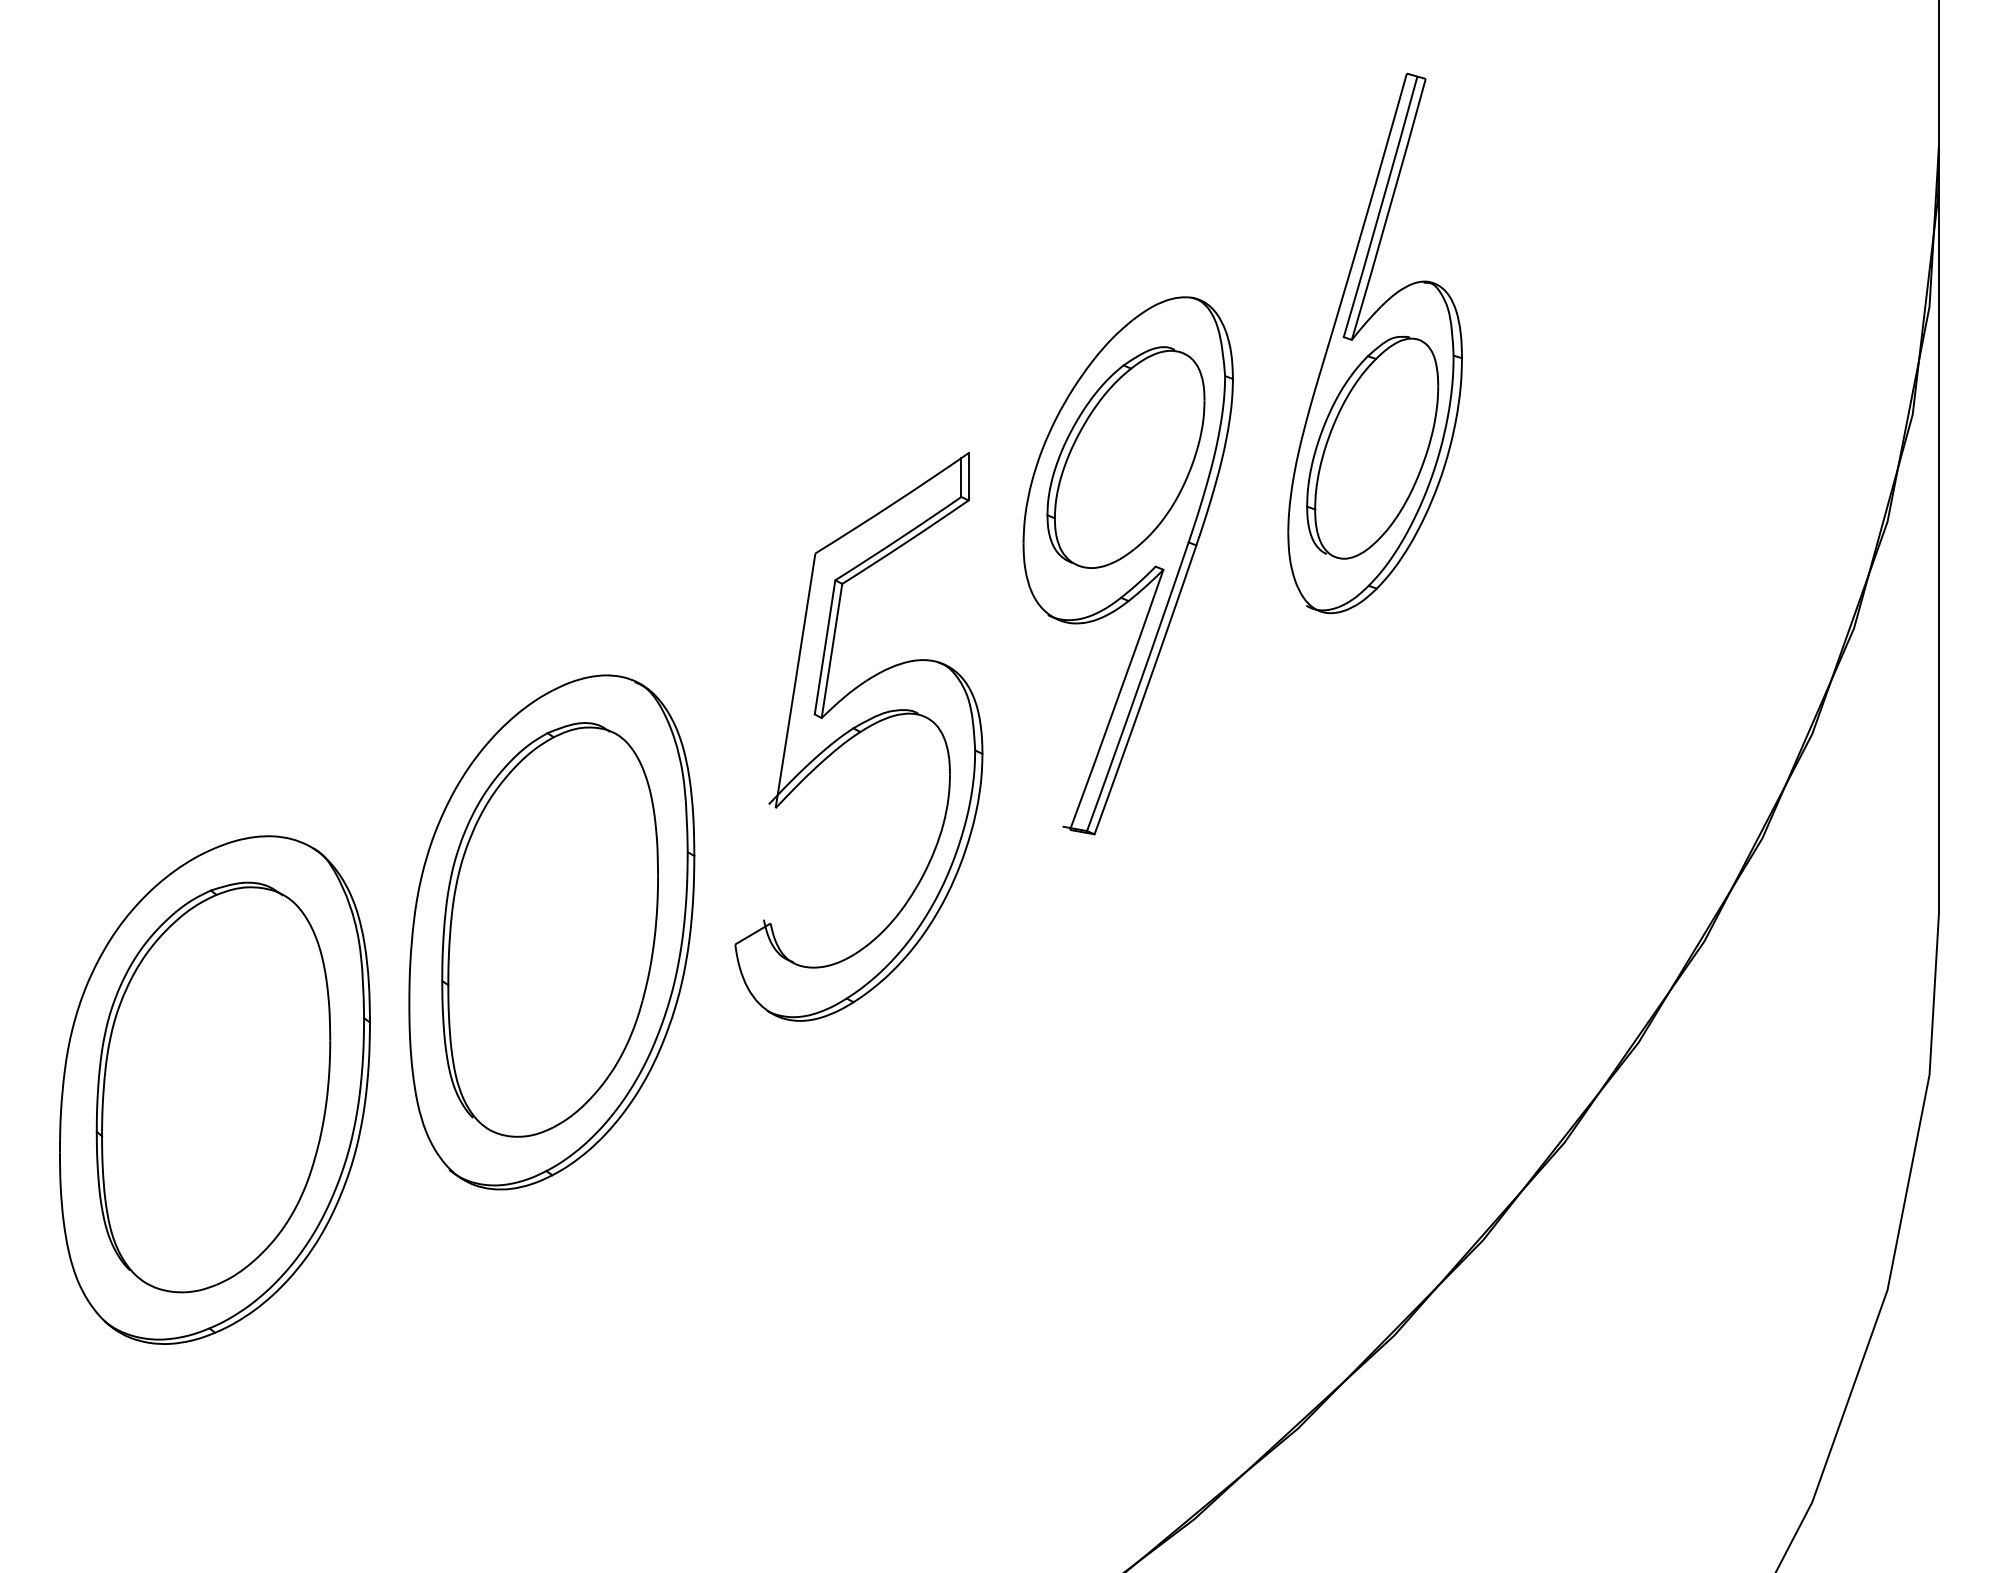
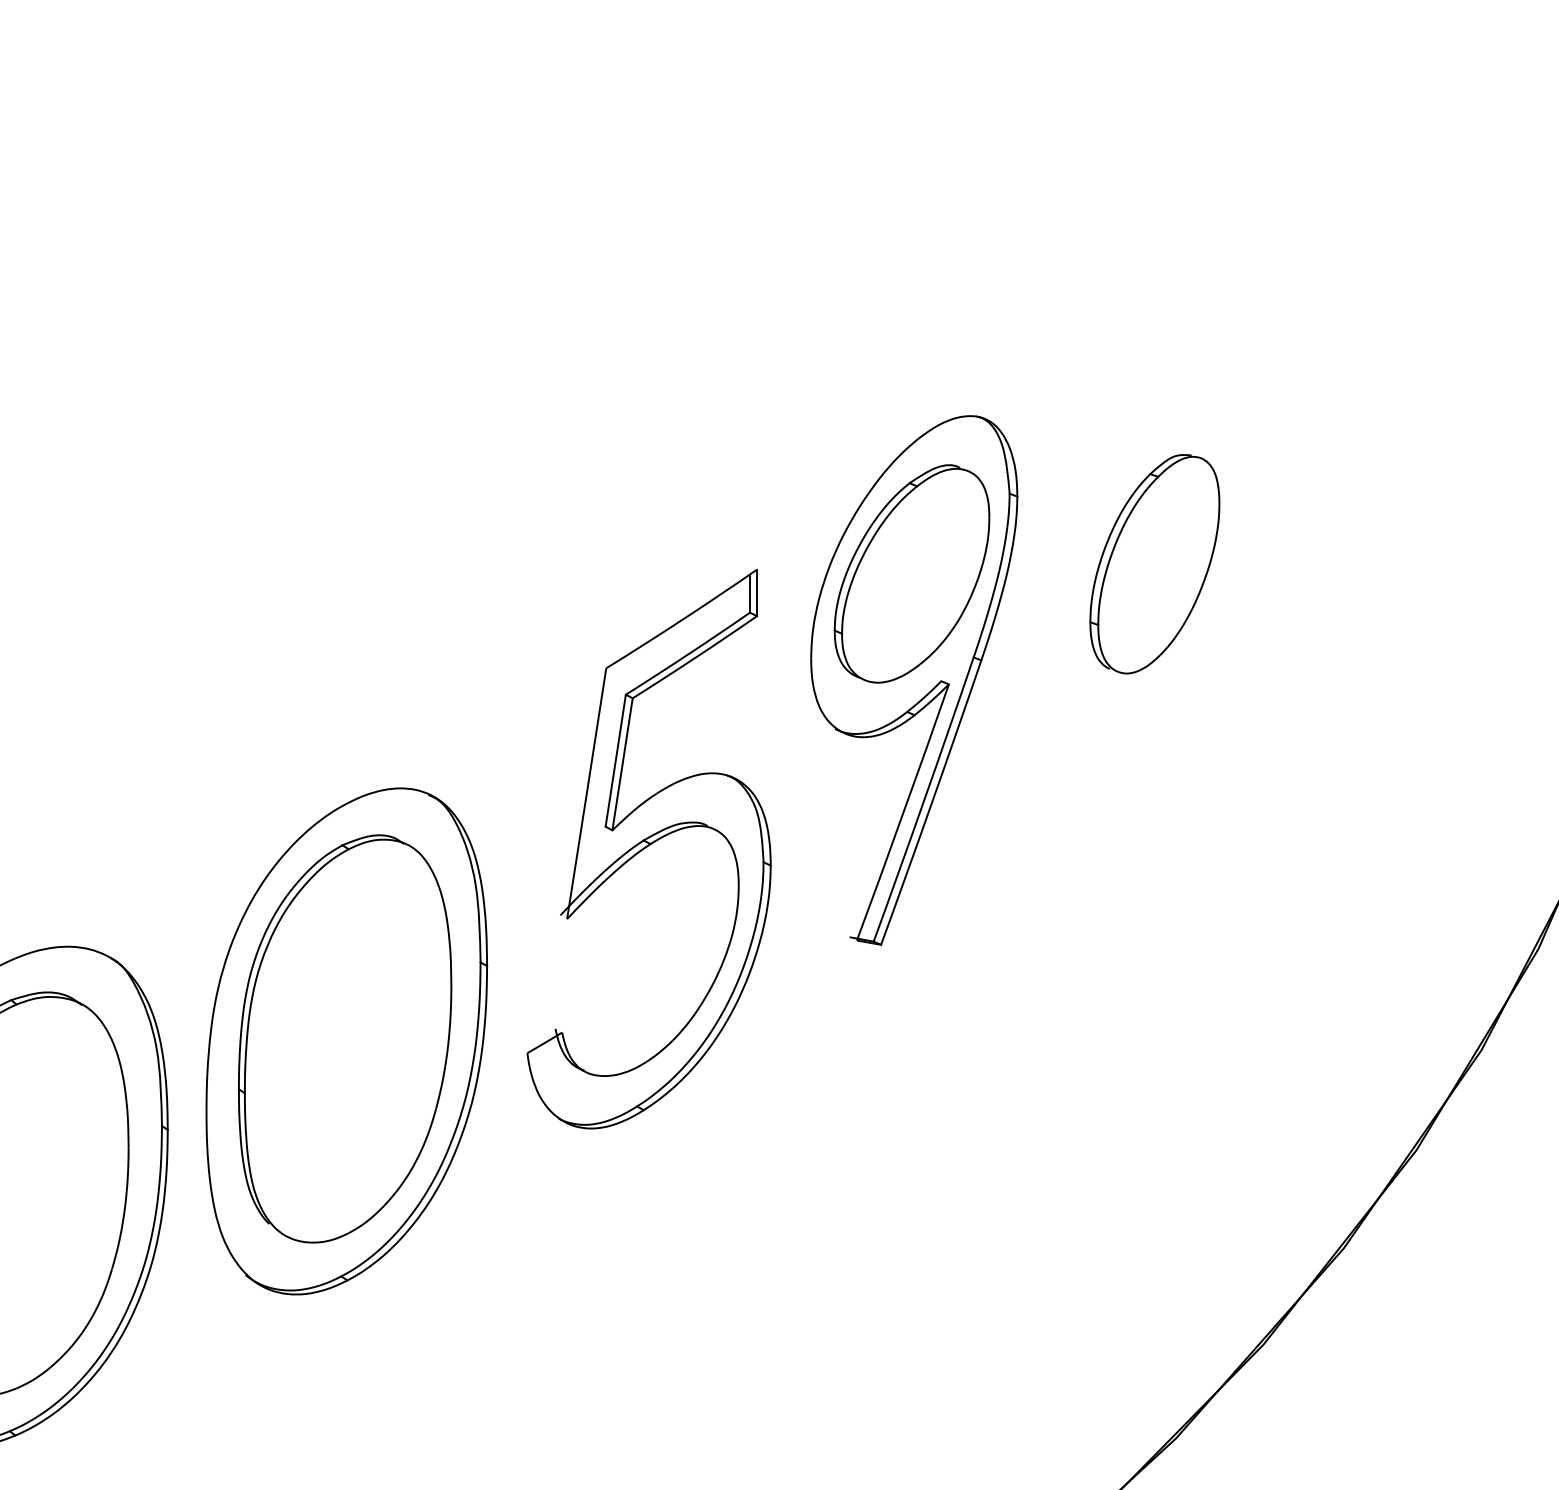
part: (1374, 343) -> (1156, 461), removed

